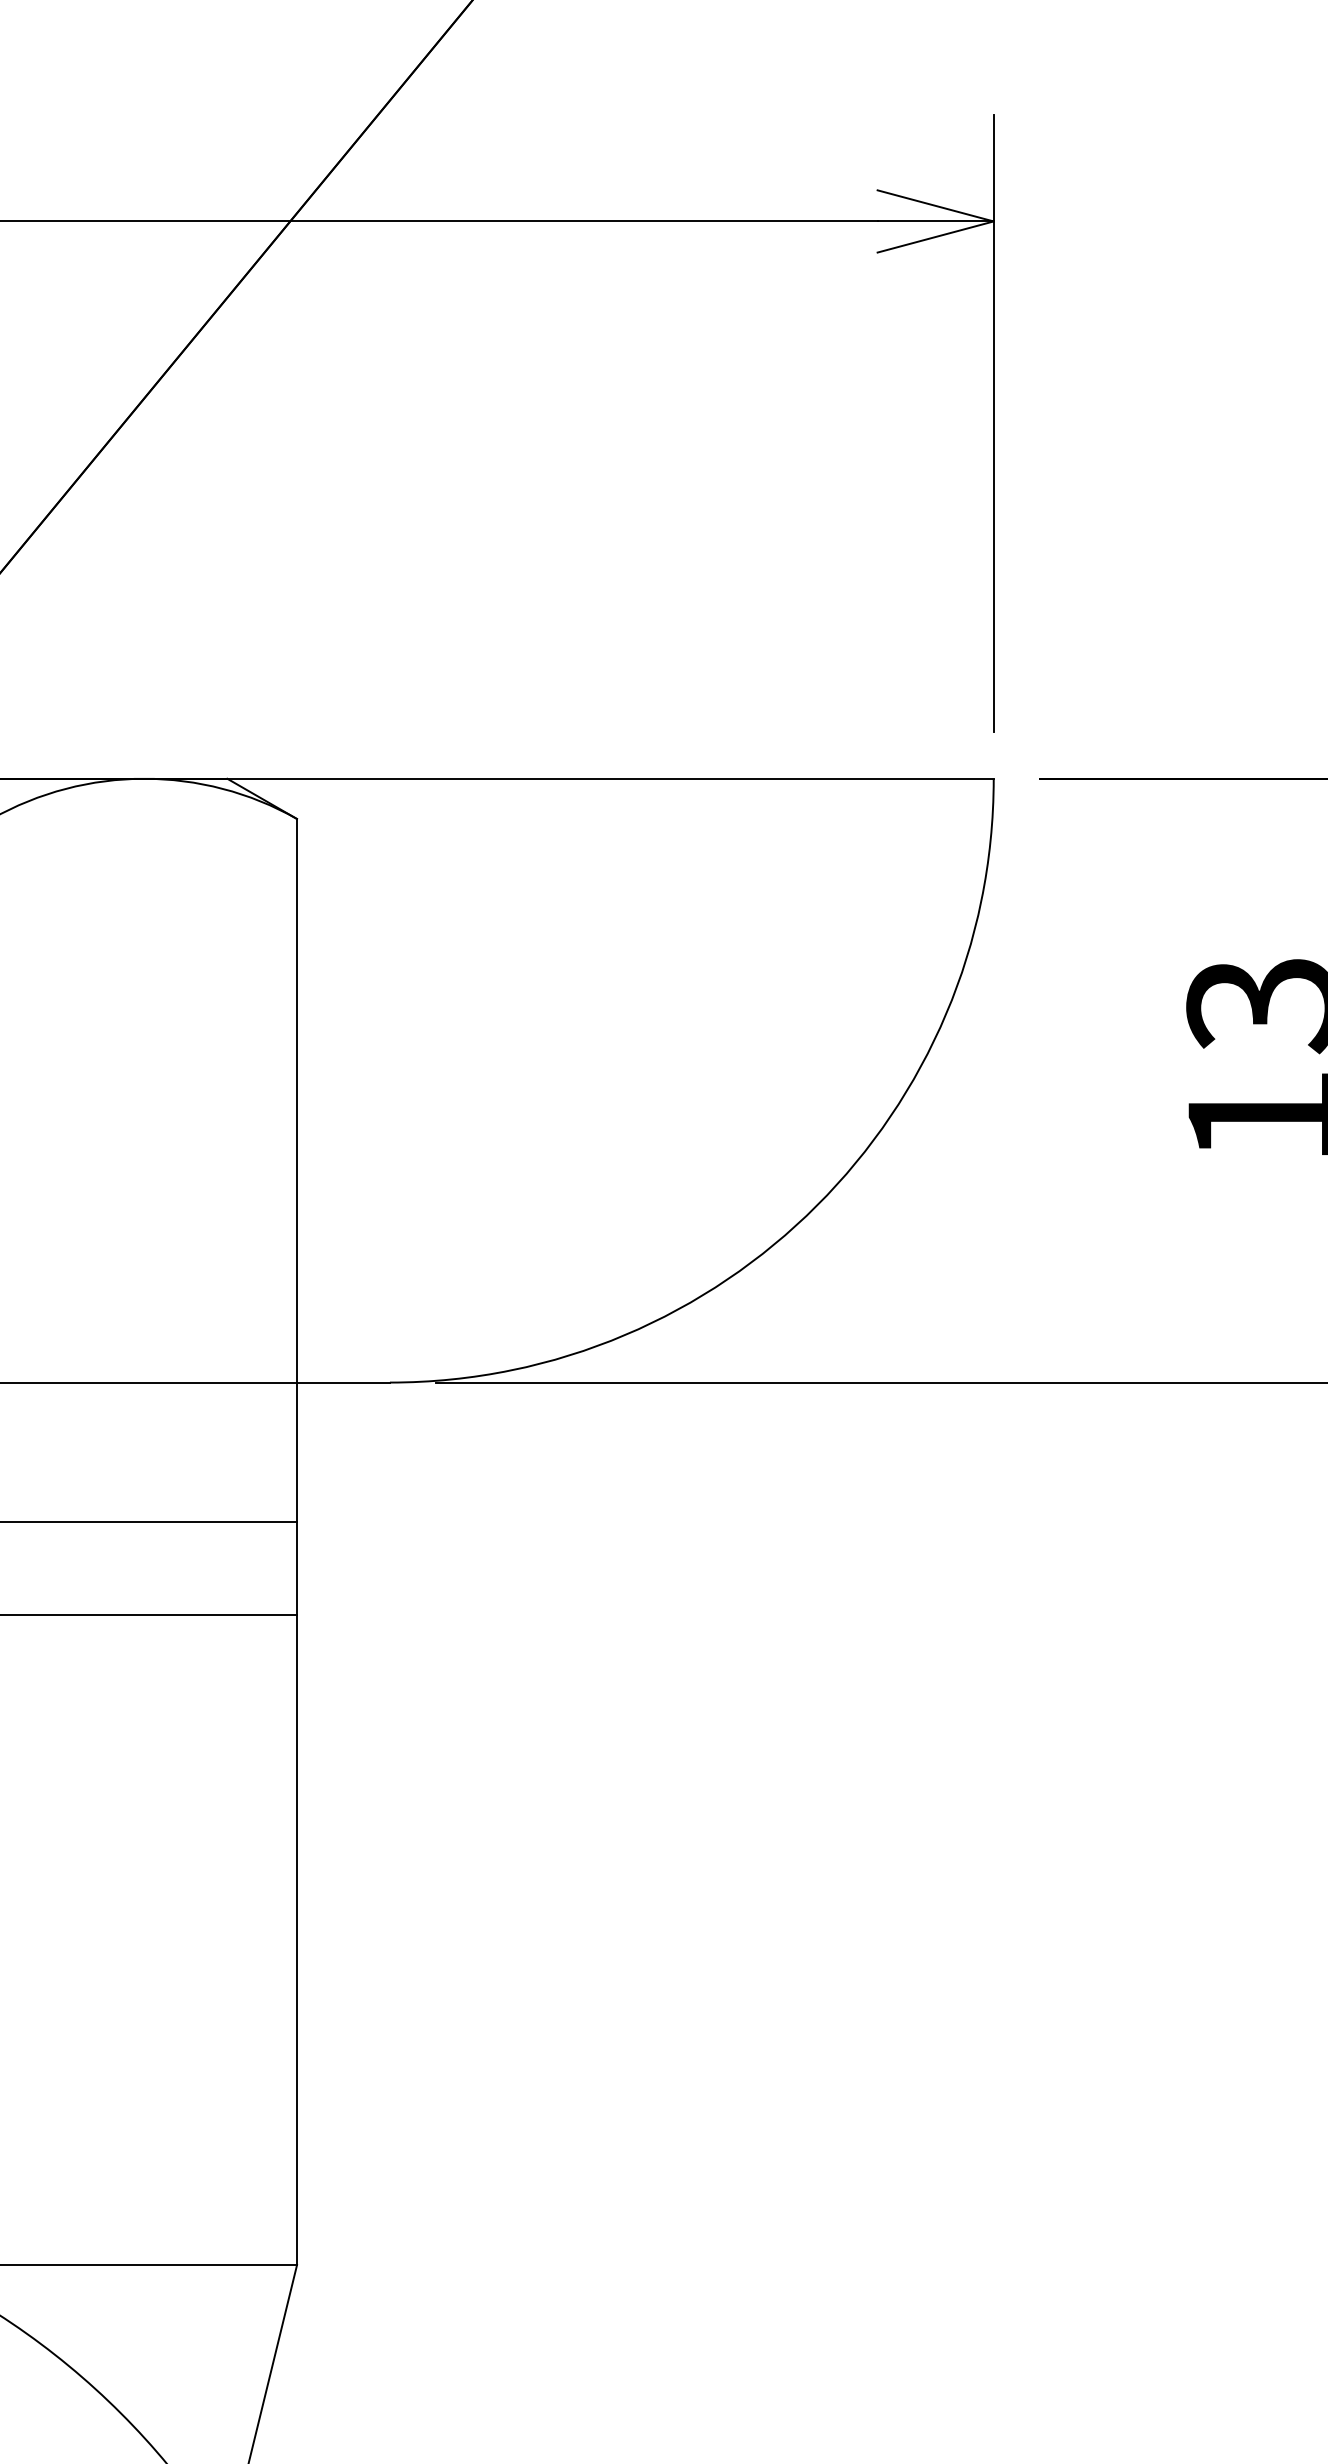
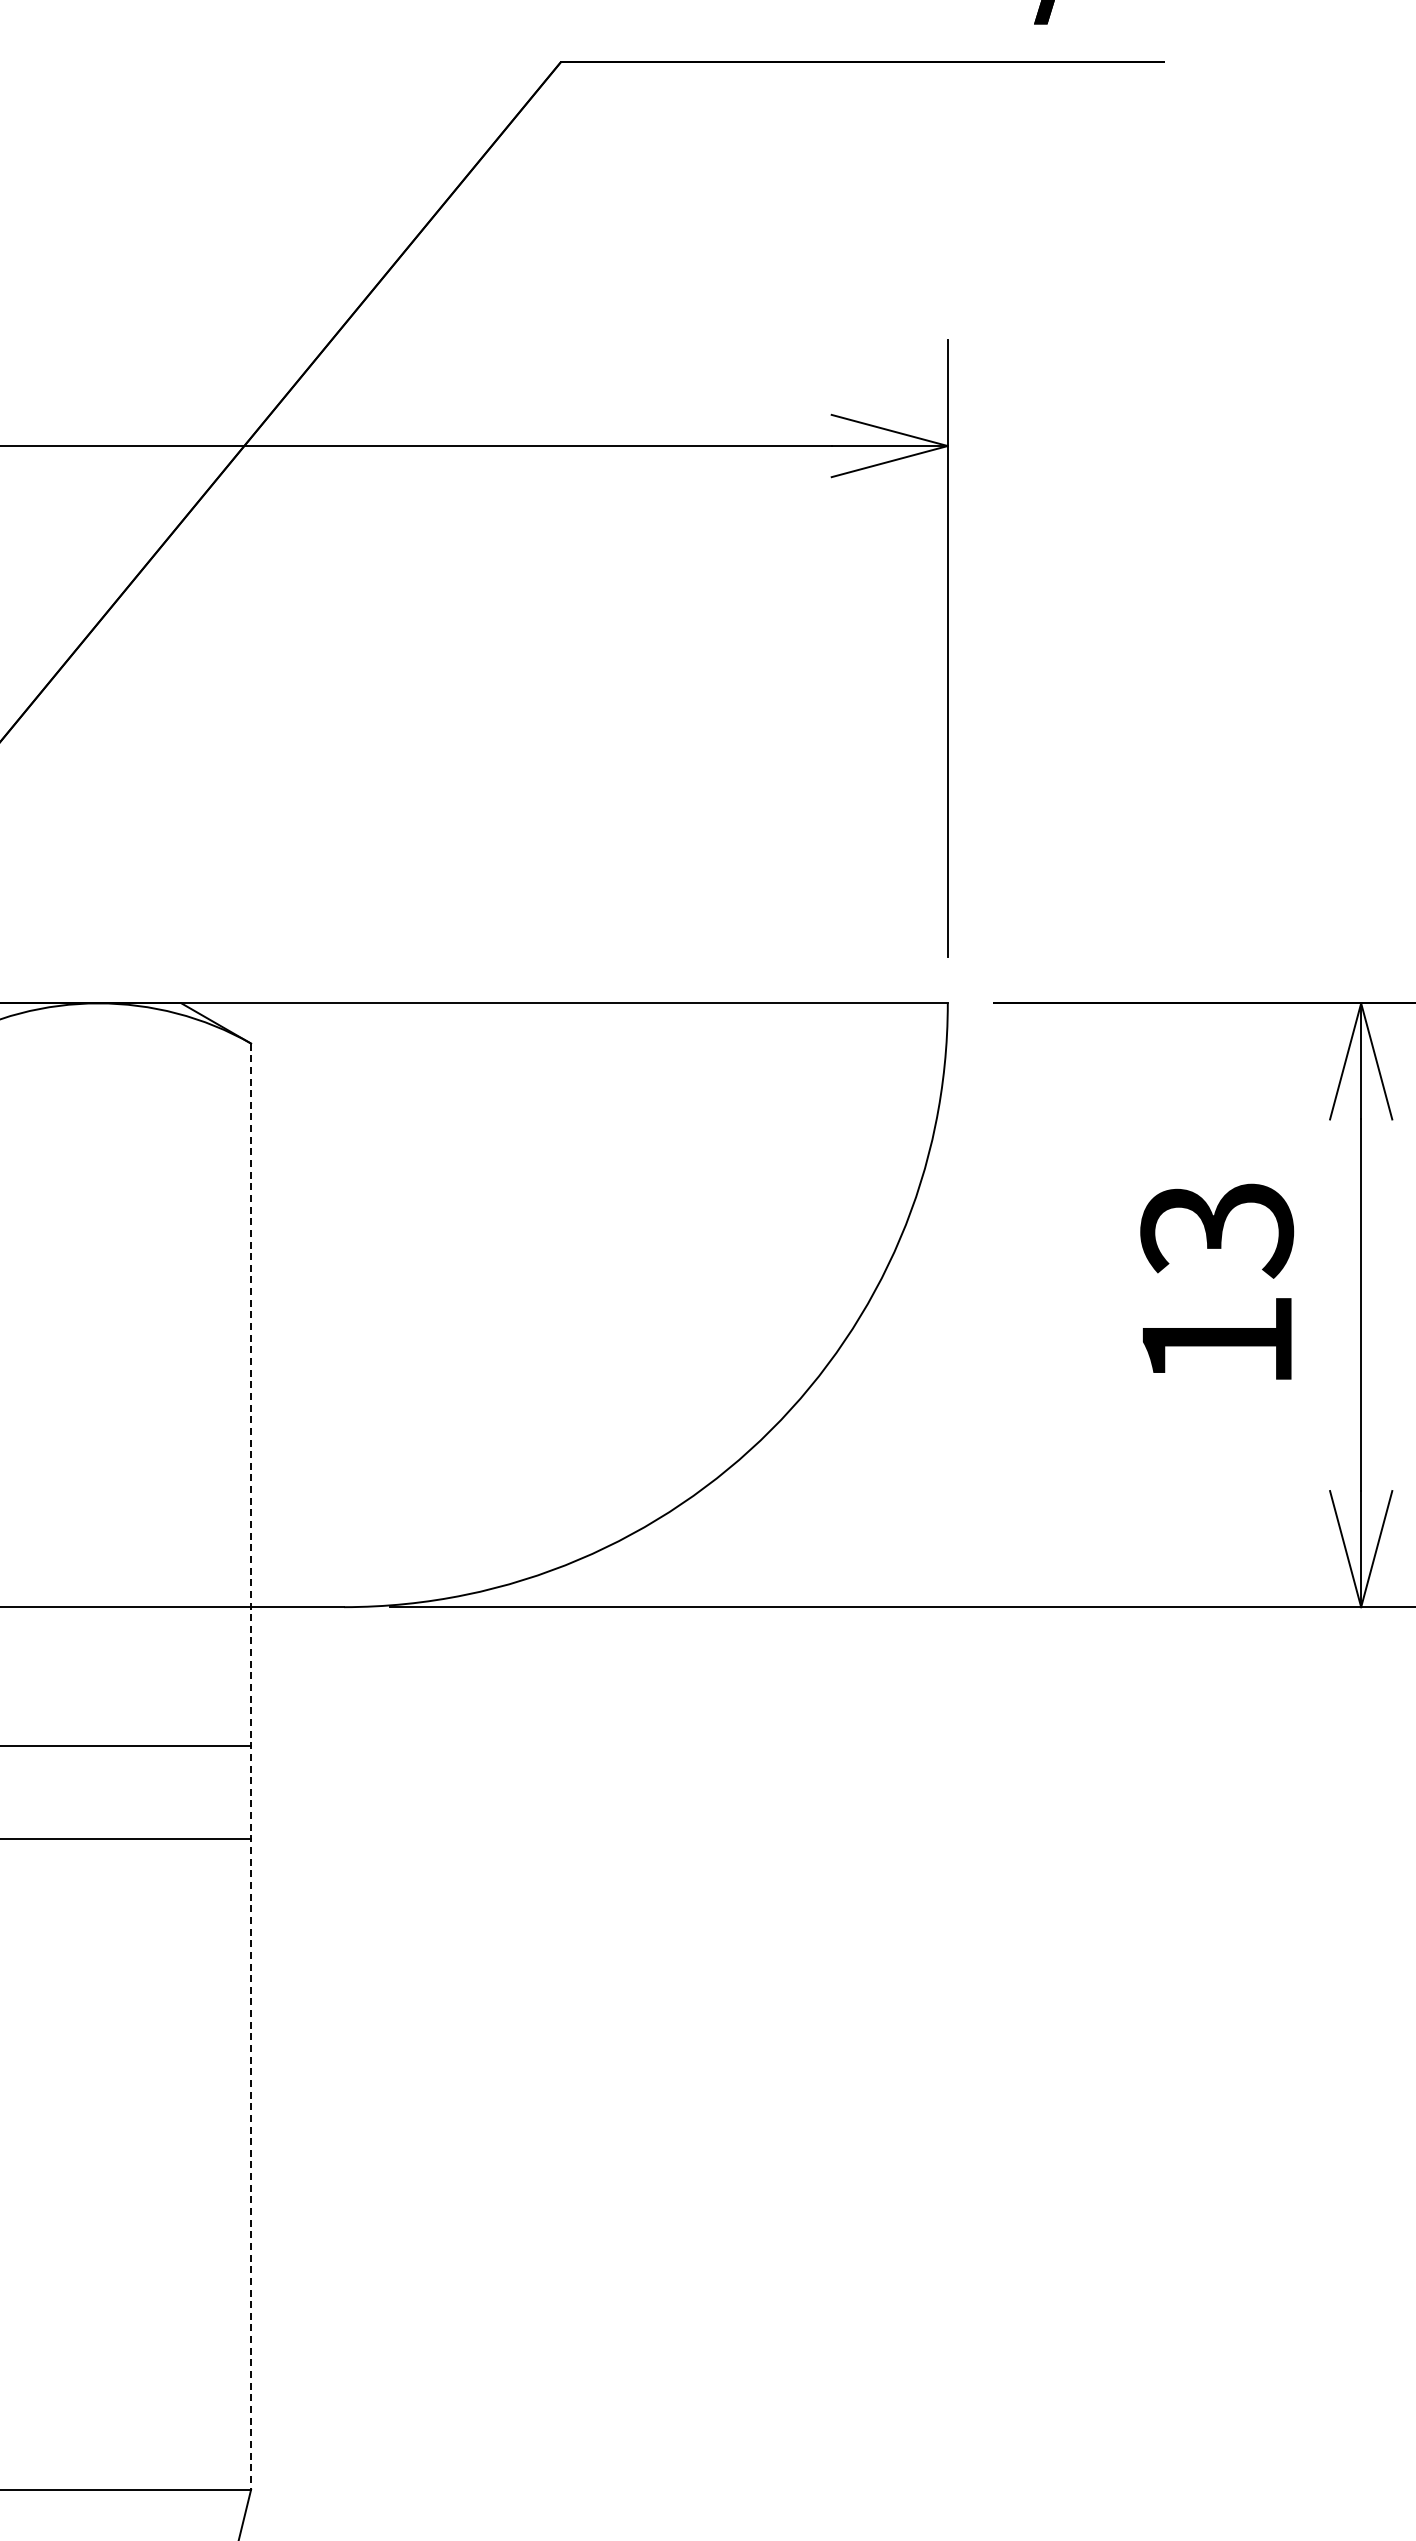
line: (297, 1542) -> (251, 1767), solid -> dashed

